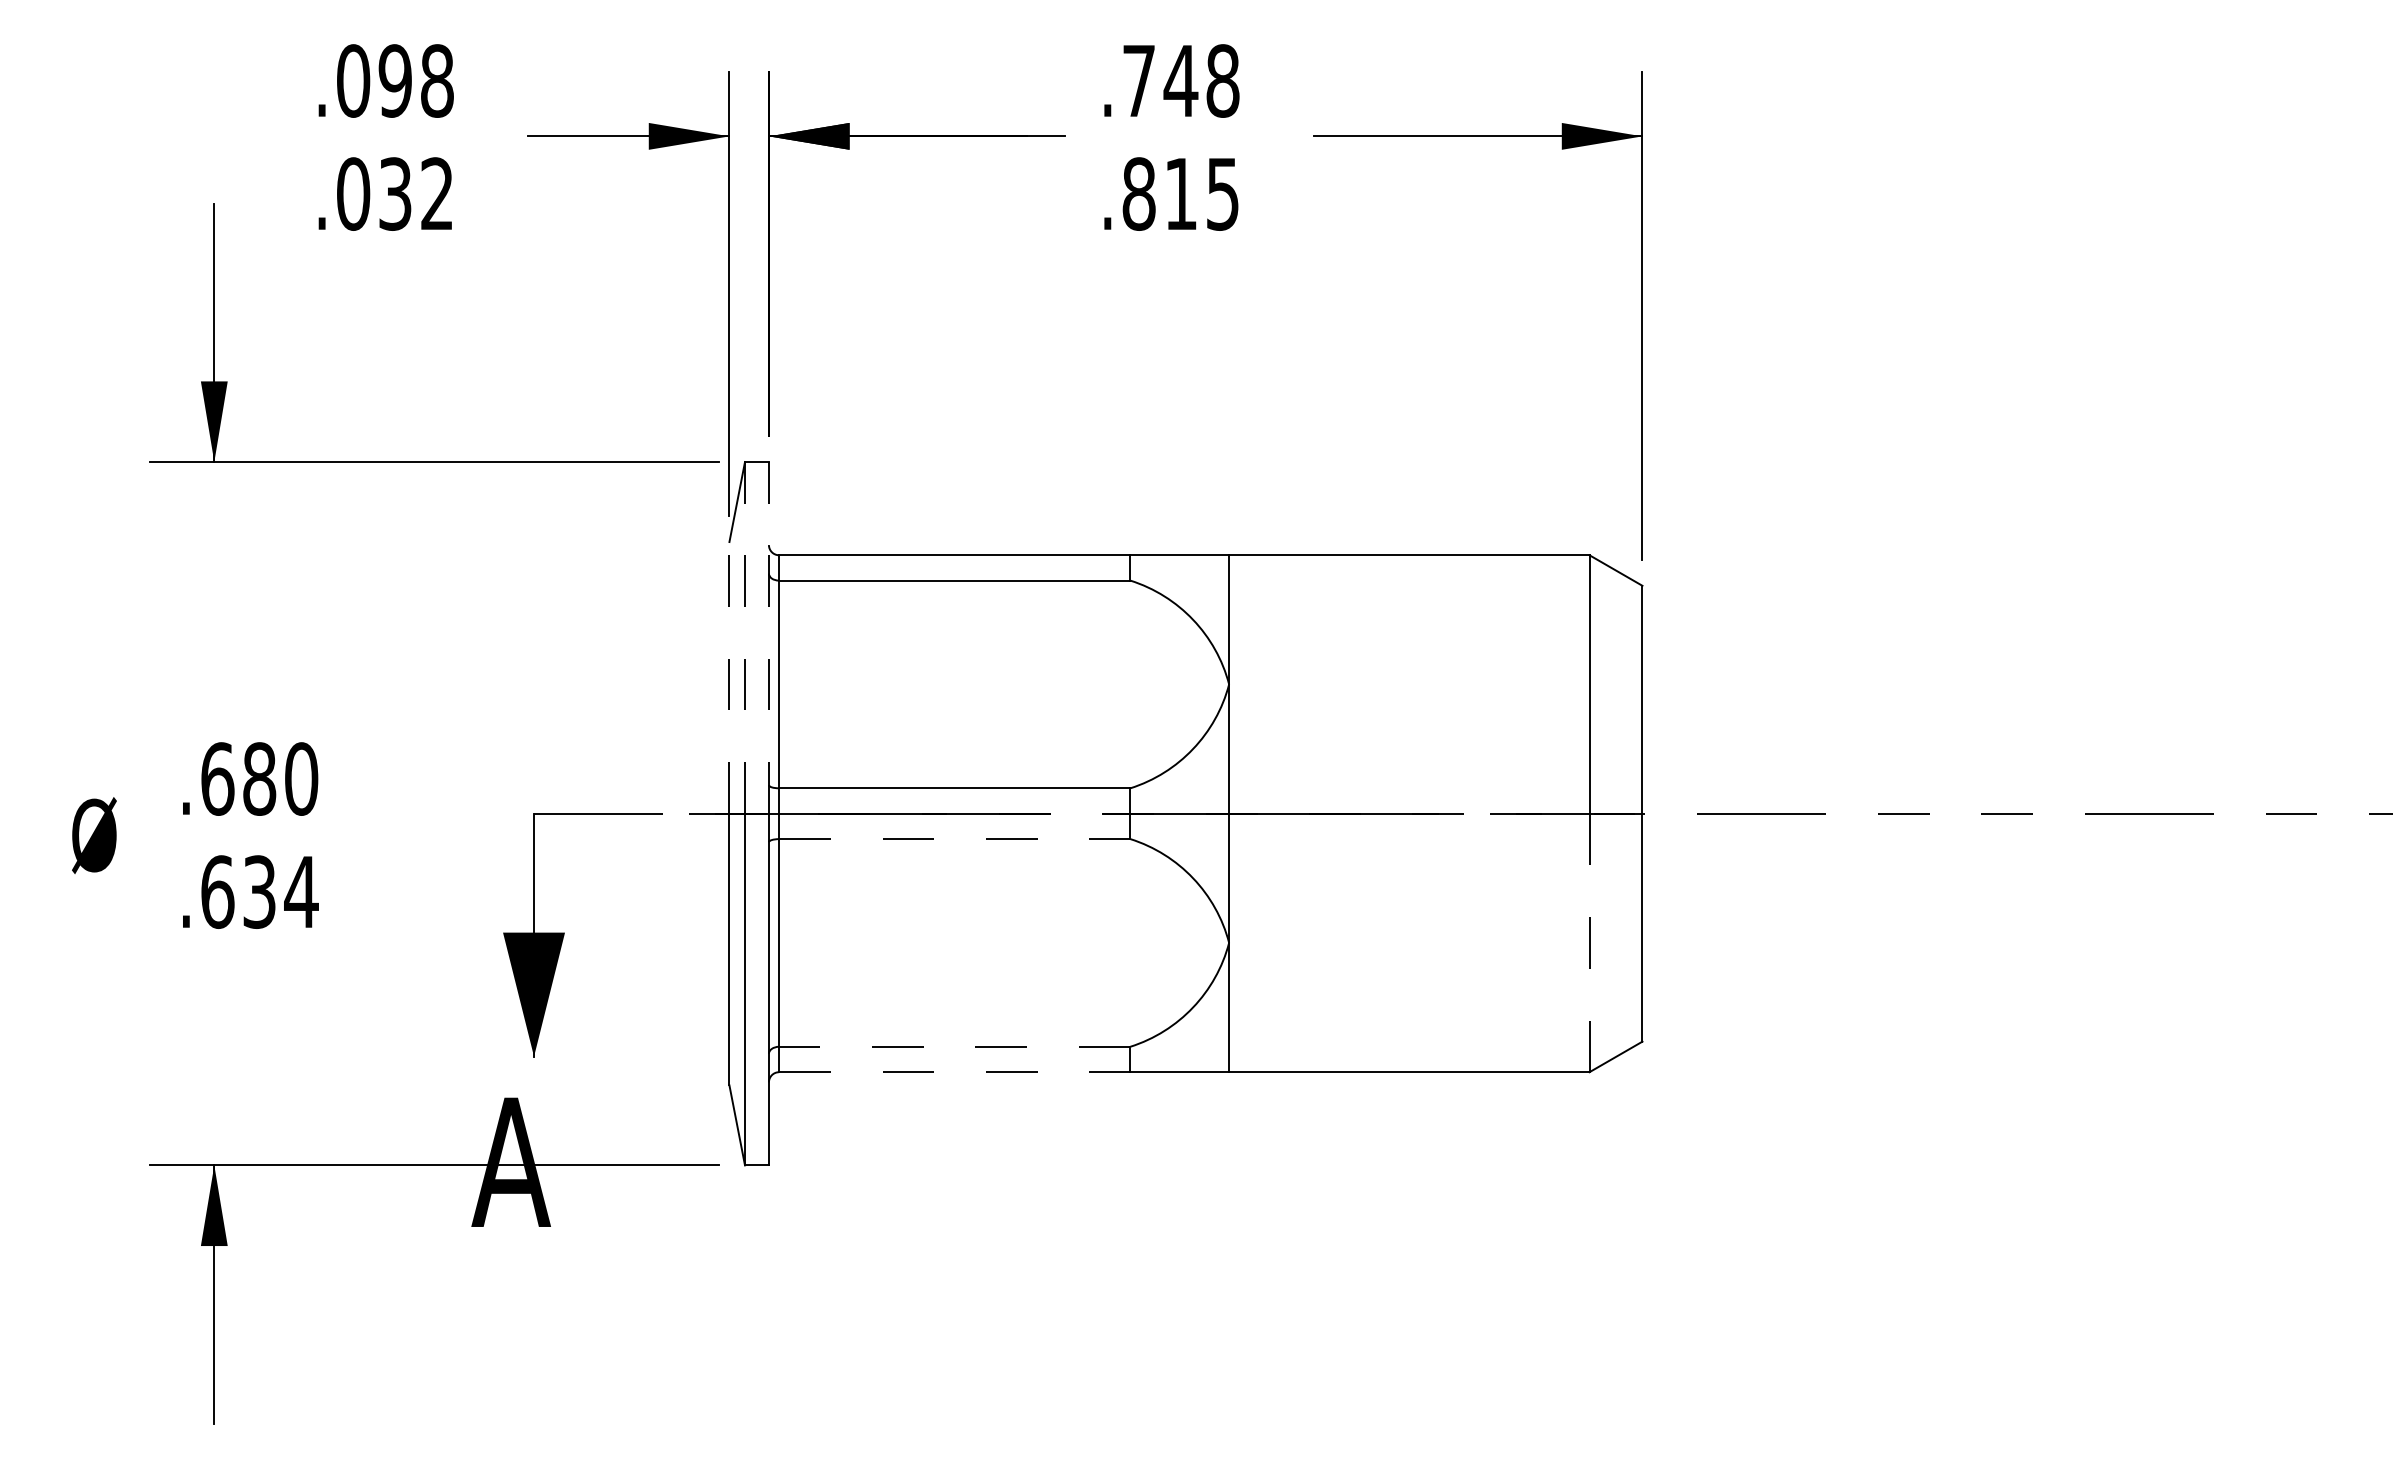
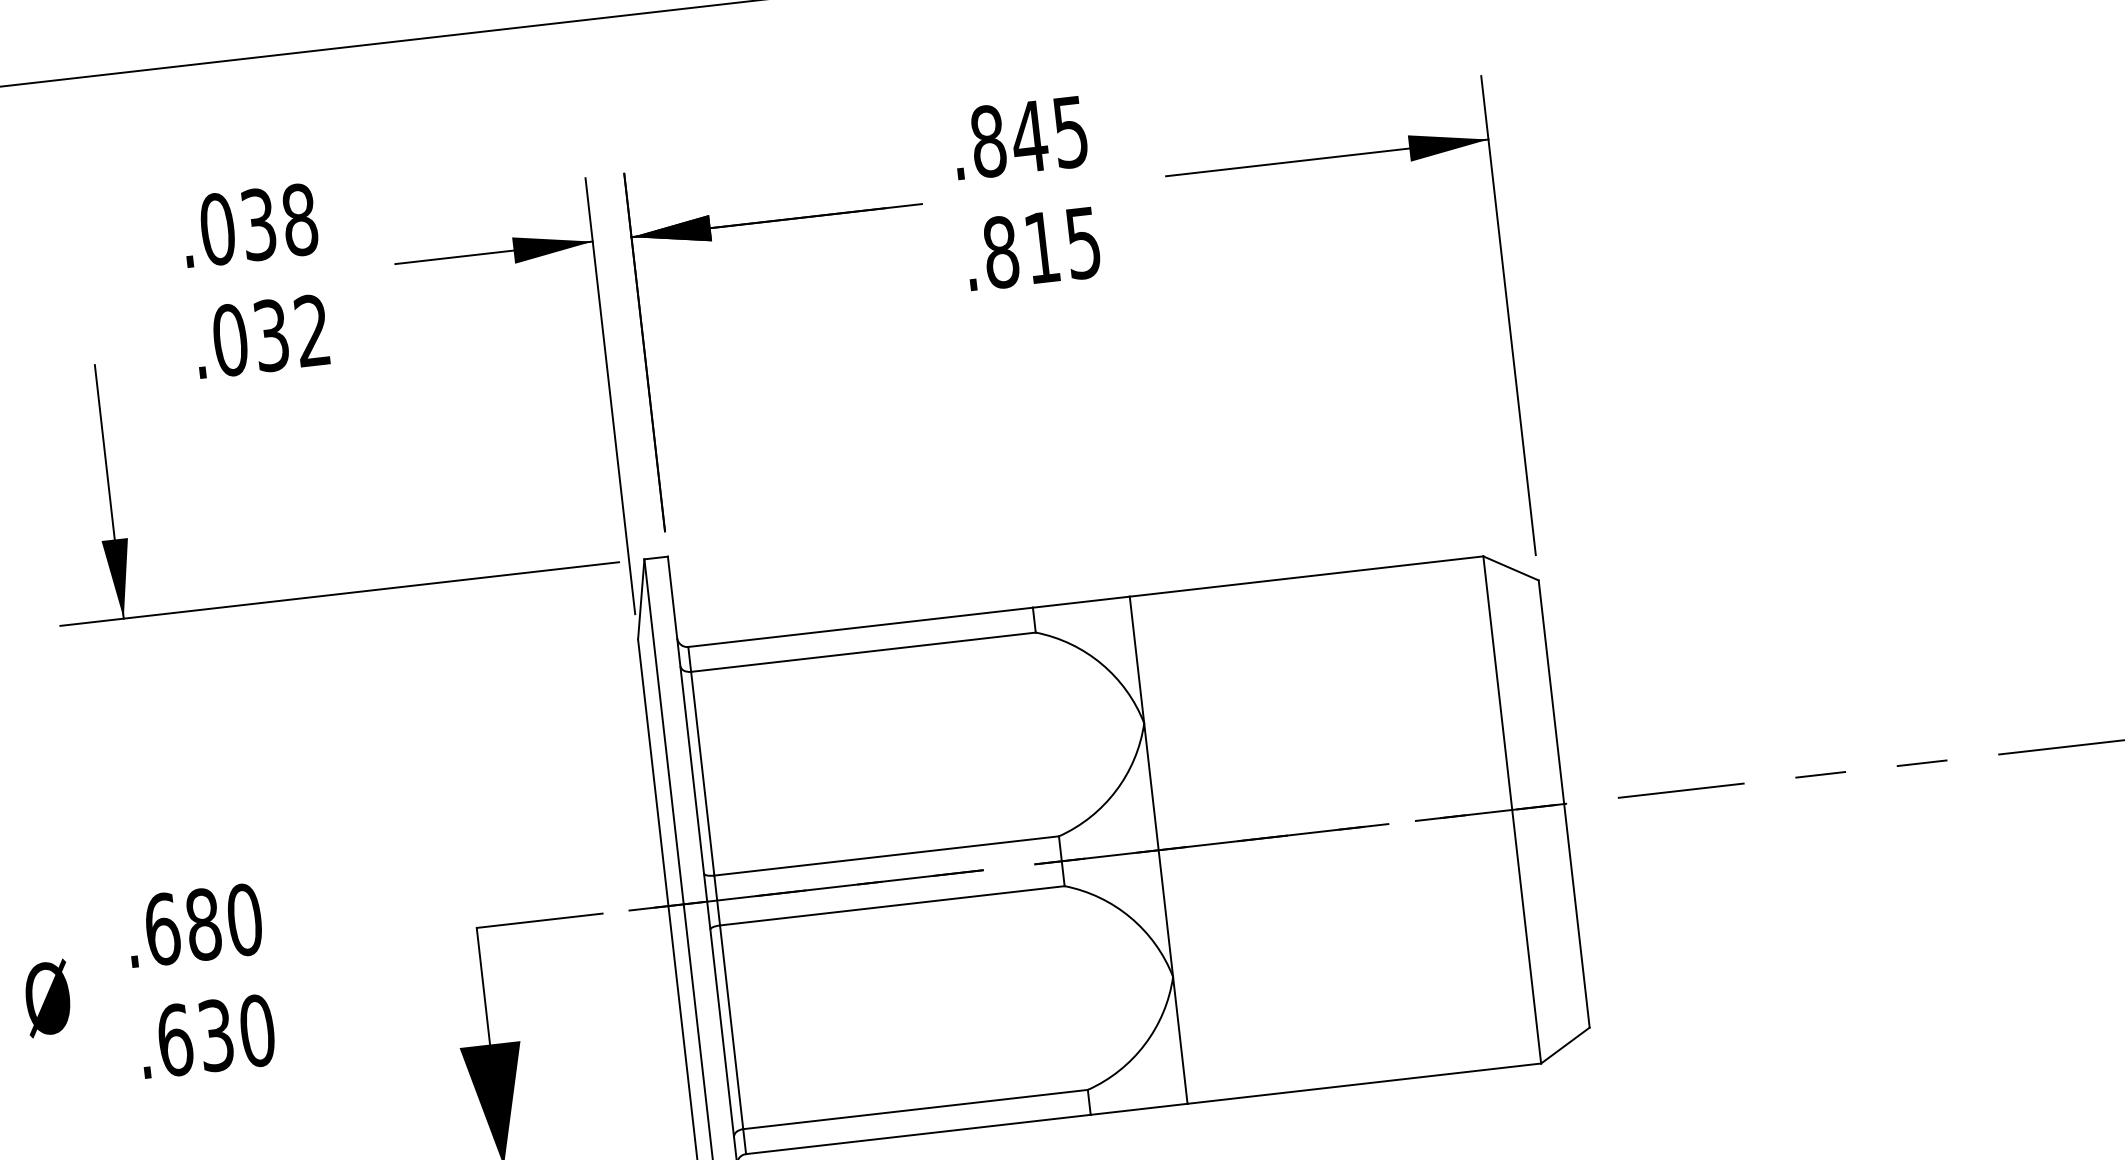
text: (394, 80) -> (257, 224), .098 -> .038
text: (1180, 80) -> (1029, 136), .748 -> .845
line: (745, 637) -> (664, 731), dashed -> solid
line: (768, 637) -> (687, 728), dashed -> solid
line: (729, 677) -> (653, 772), dashed -> solid
line: (954, 839) -> (892, 906), dashed -> solid
text: (301, 891) -> (257, 1030), .634 -> .630
line: (1589, 942) -> (1526, 936), dashed -> solid
line: (954, 1046) -> (915, 1109), dashed -> solid
line: (954, 1072) -> (918, 1134), dashed -> solid

